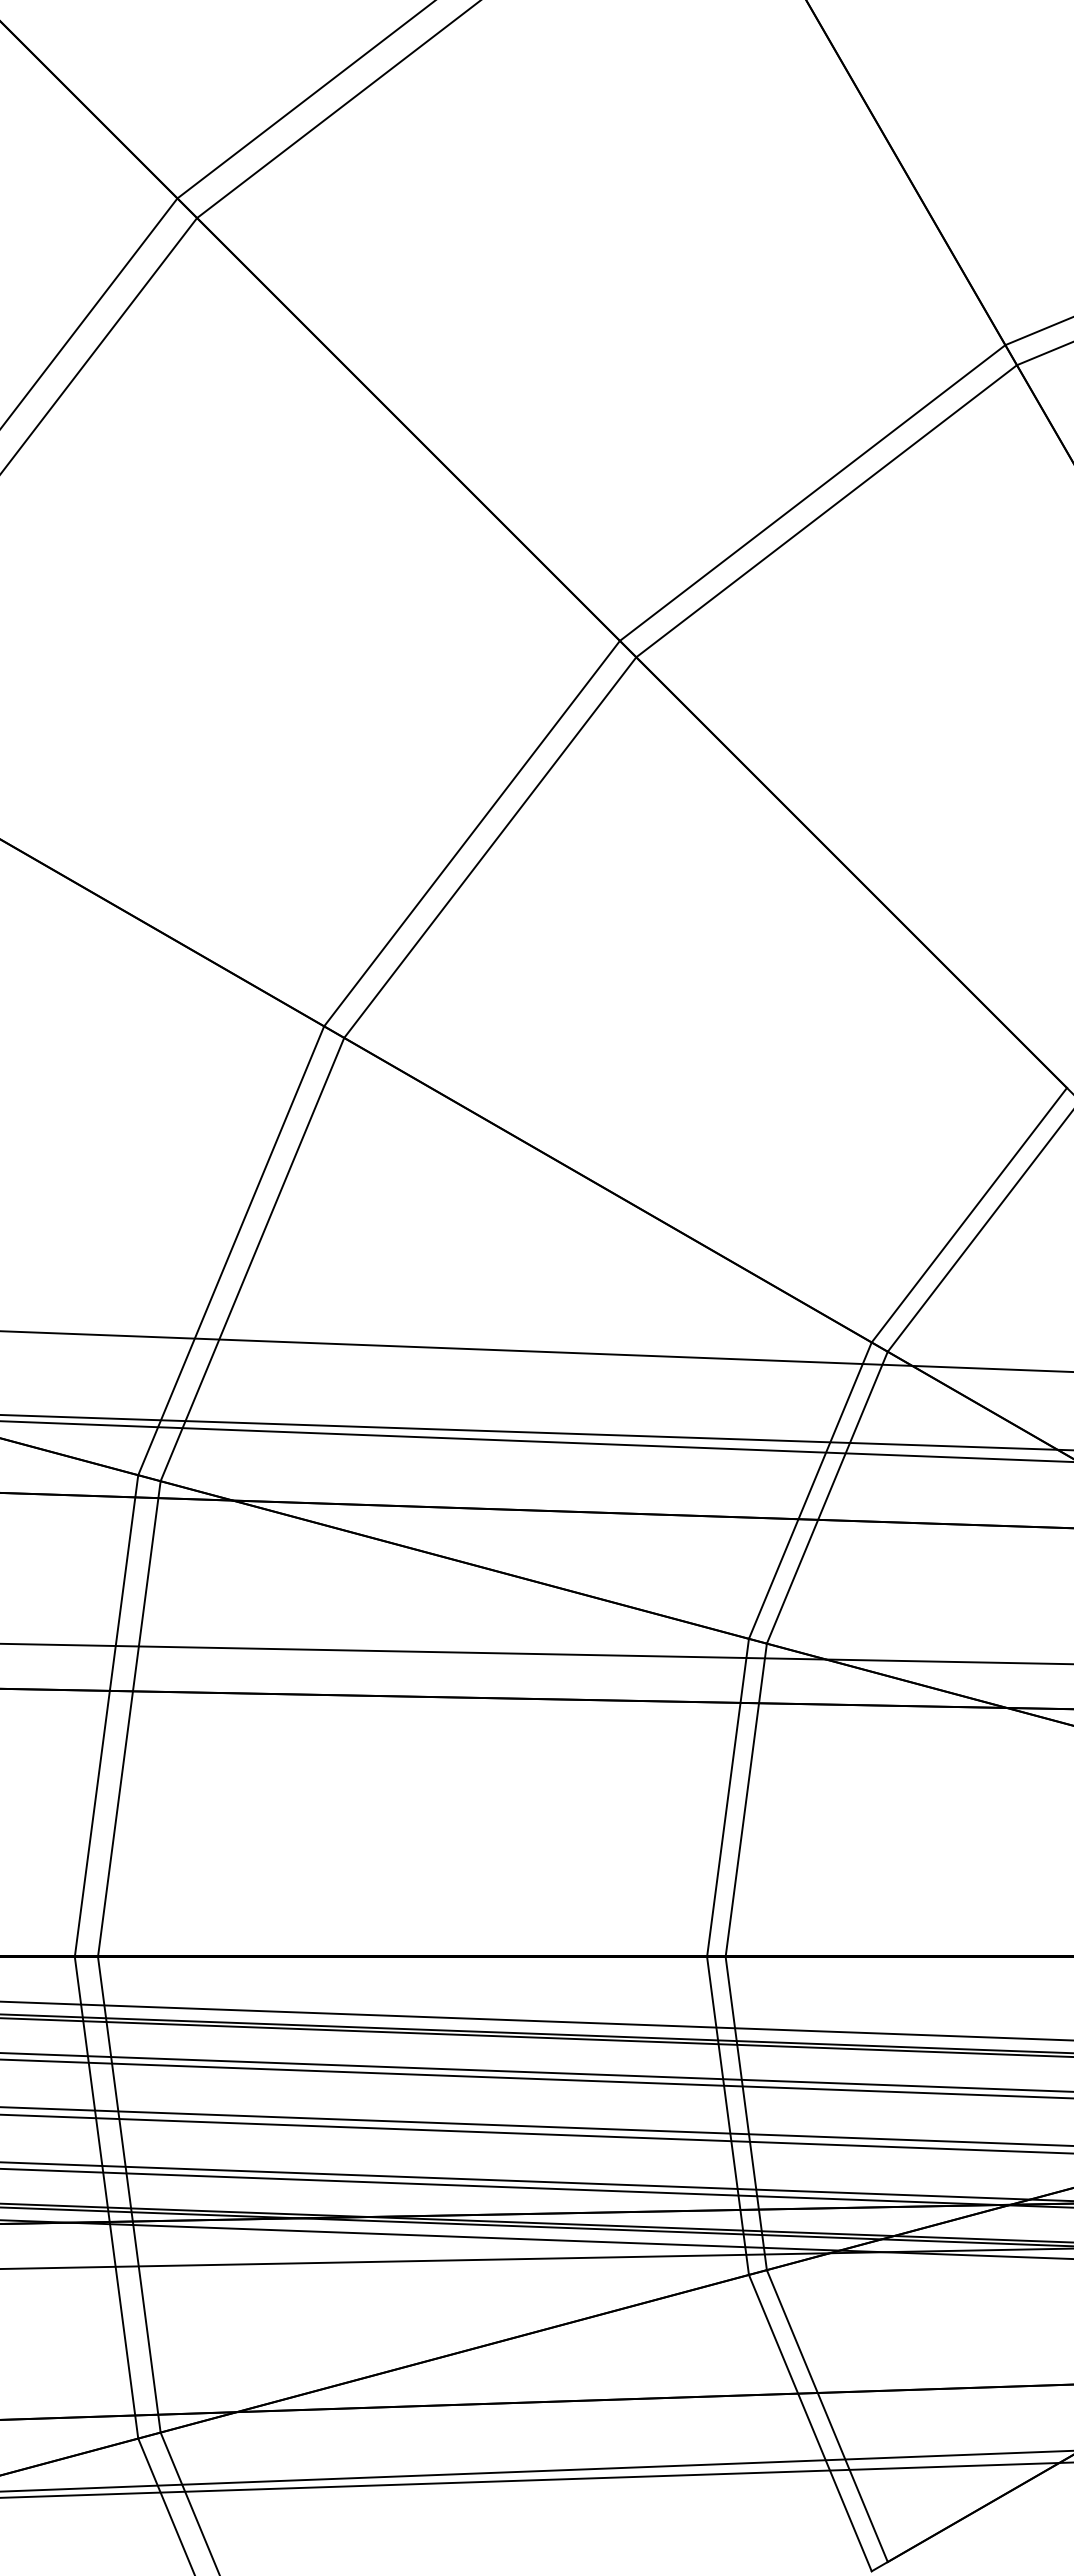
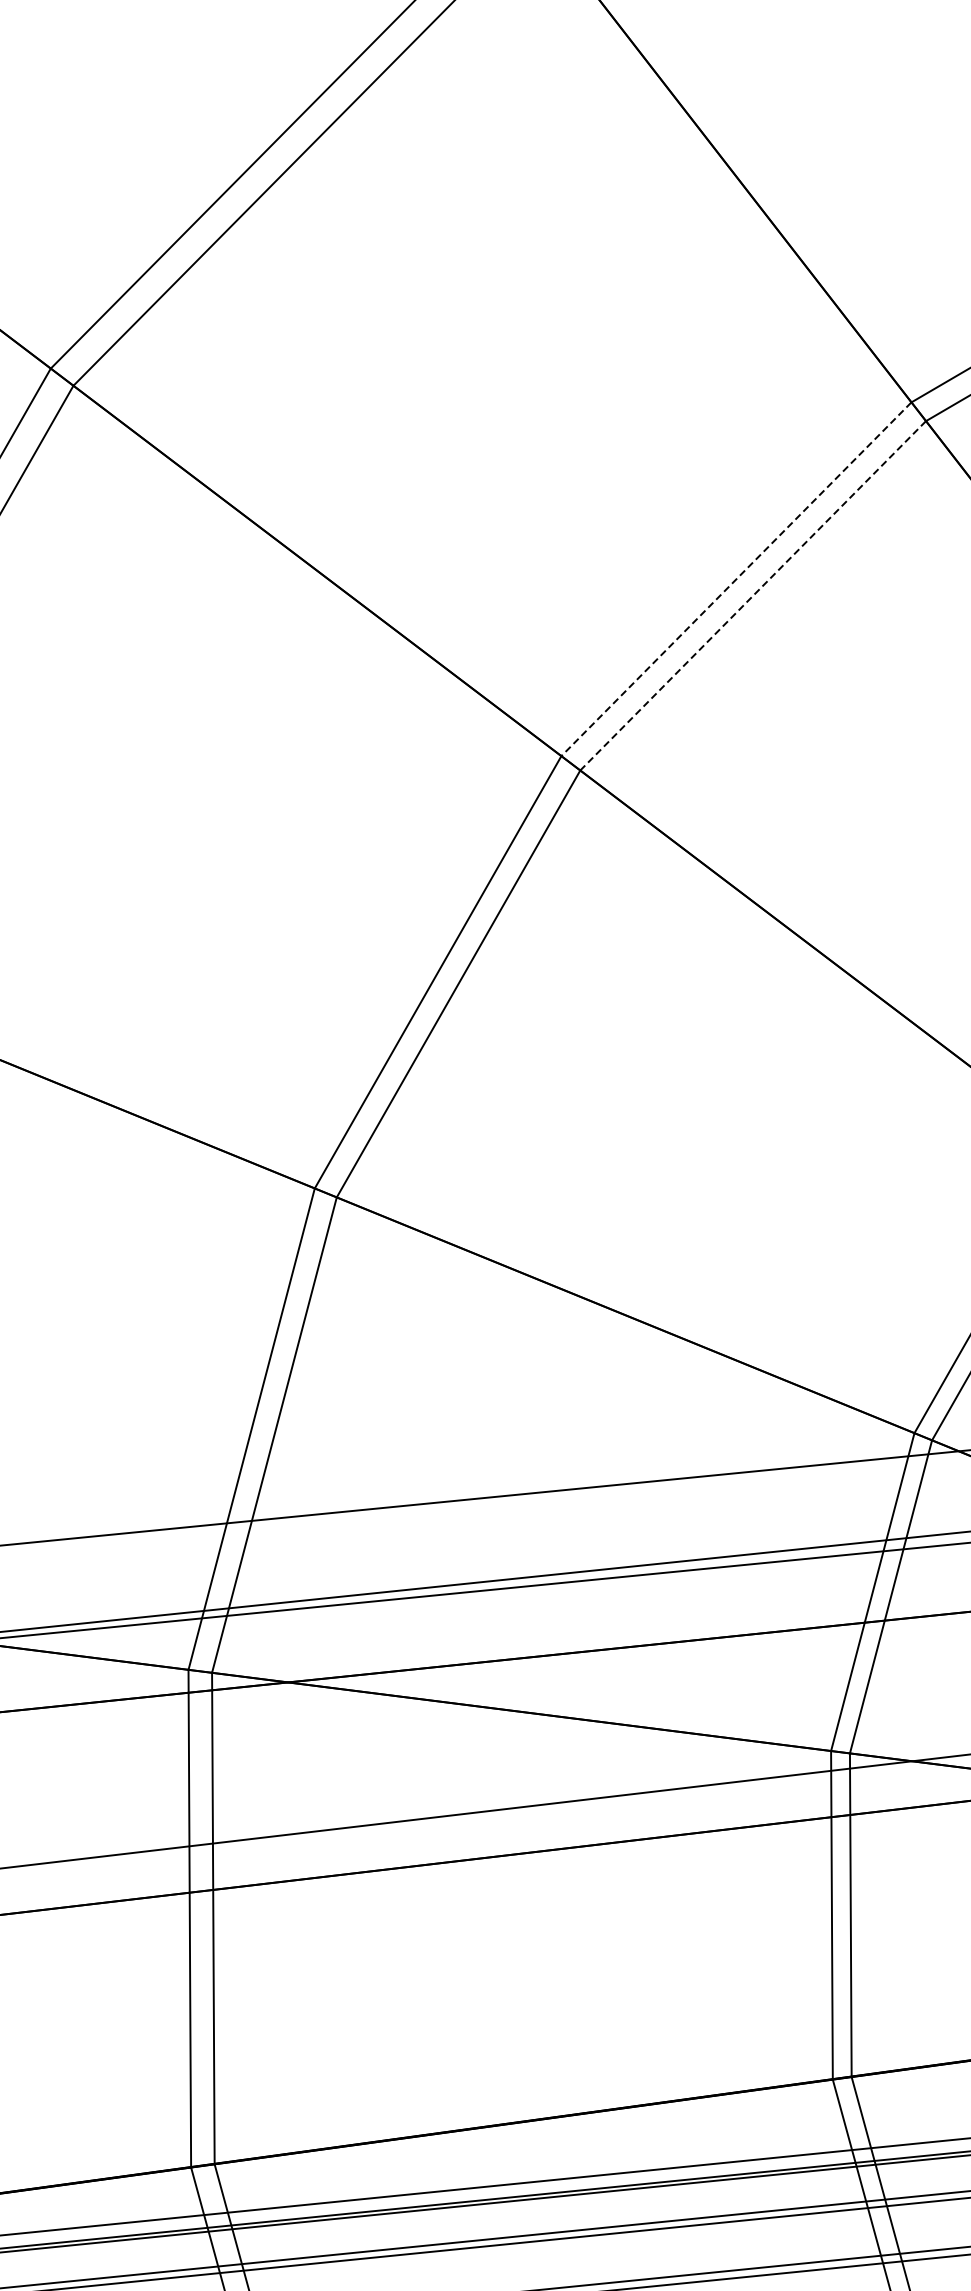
line: (812, 493) -> (736, 579), solid -> dashed
line: (826, 511) -> (753, 596), solid -> dashed

